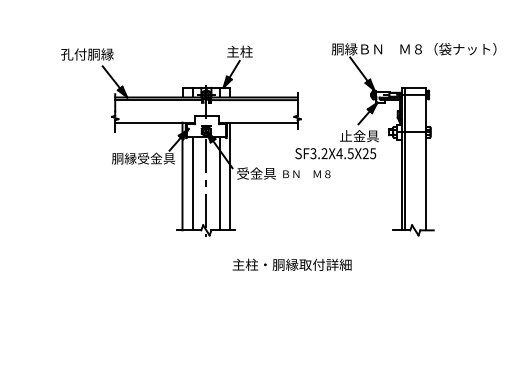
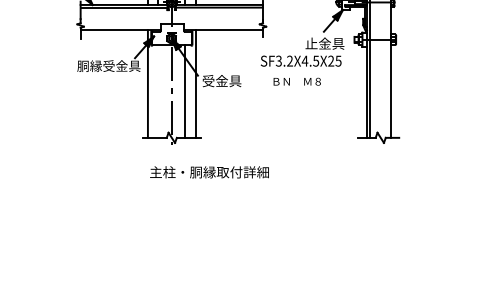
text: (306, 174) -> (296, 82), moved
line: (192, 183) -> (157, 91), removed
text: (291, 264) -> (208, 172), moved

